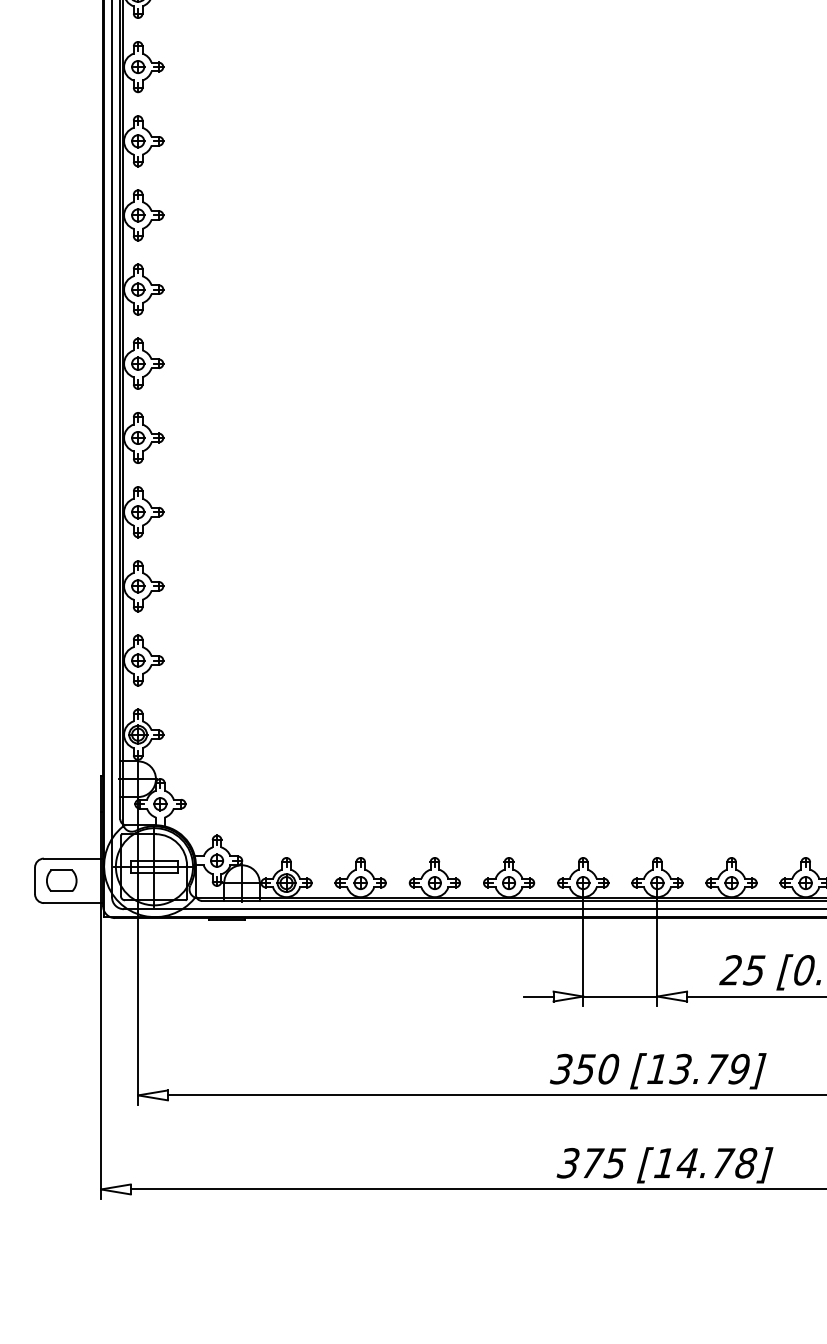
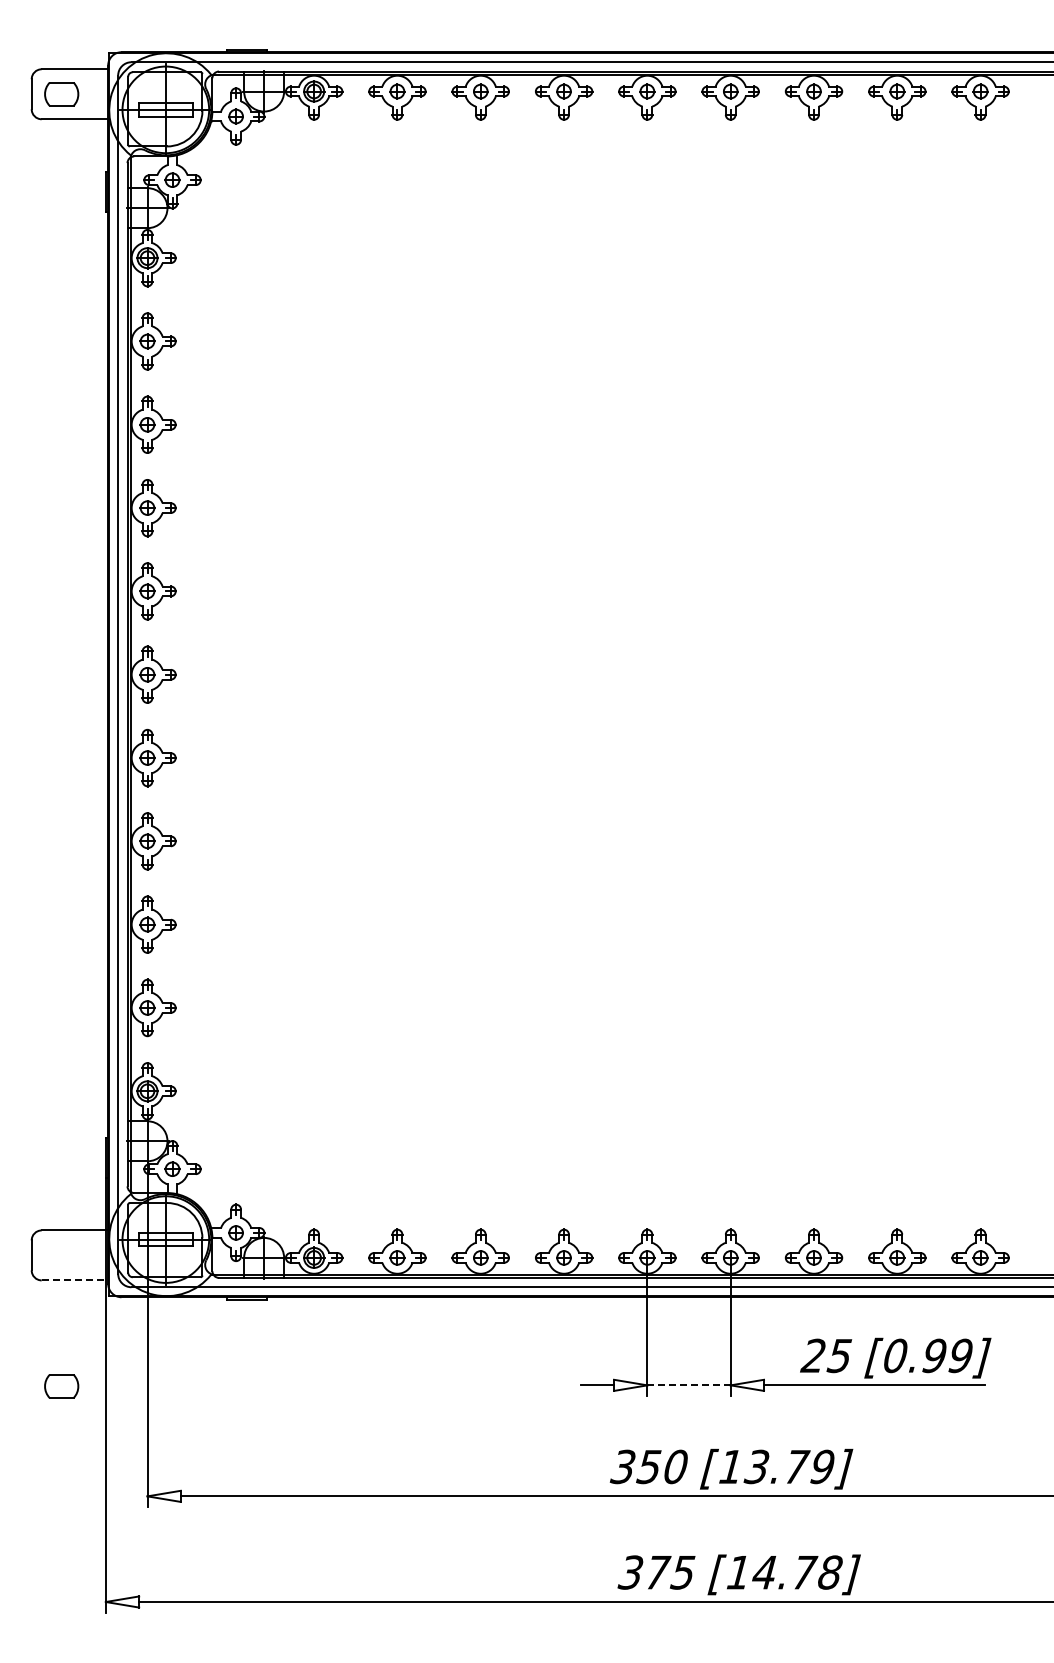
part: (61, 880) -> (61, 1386), moved
line: (74, 903) -> (75, 1280), solid -> dashed
line: (620, 996) -> (689, 1385), solid -> dashed

